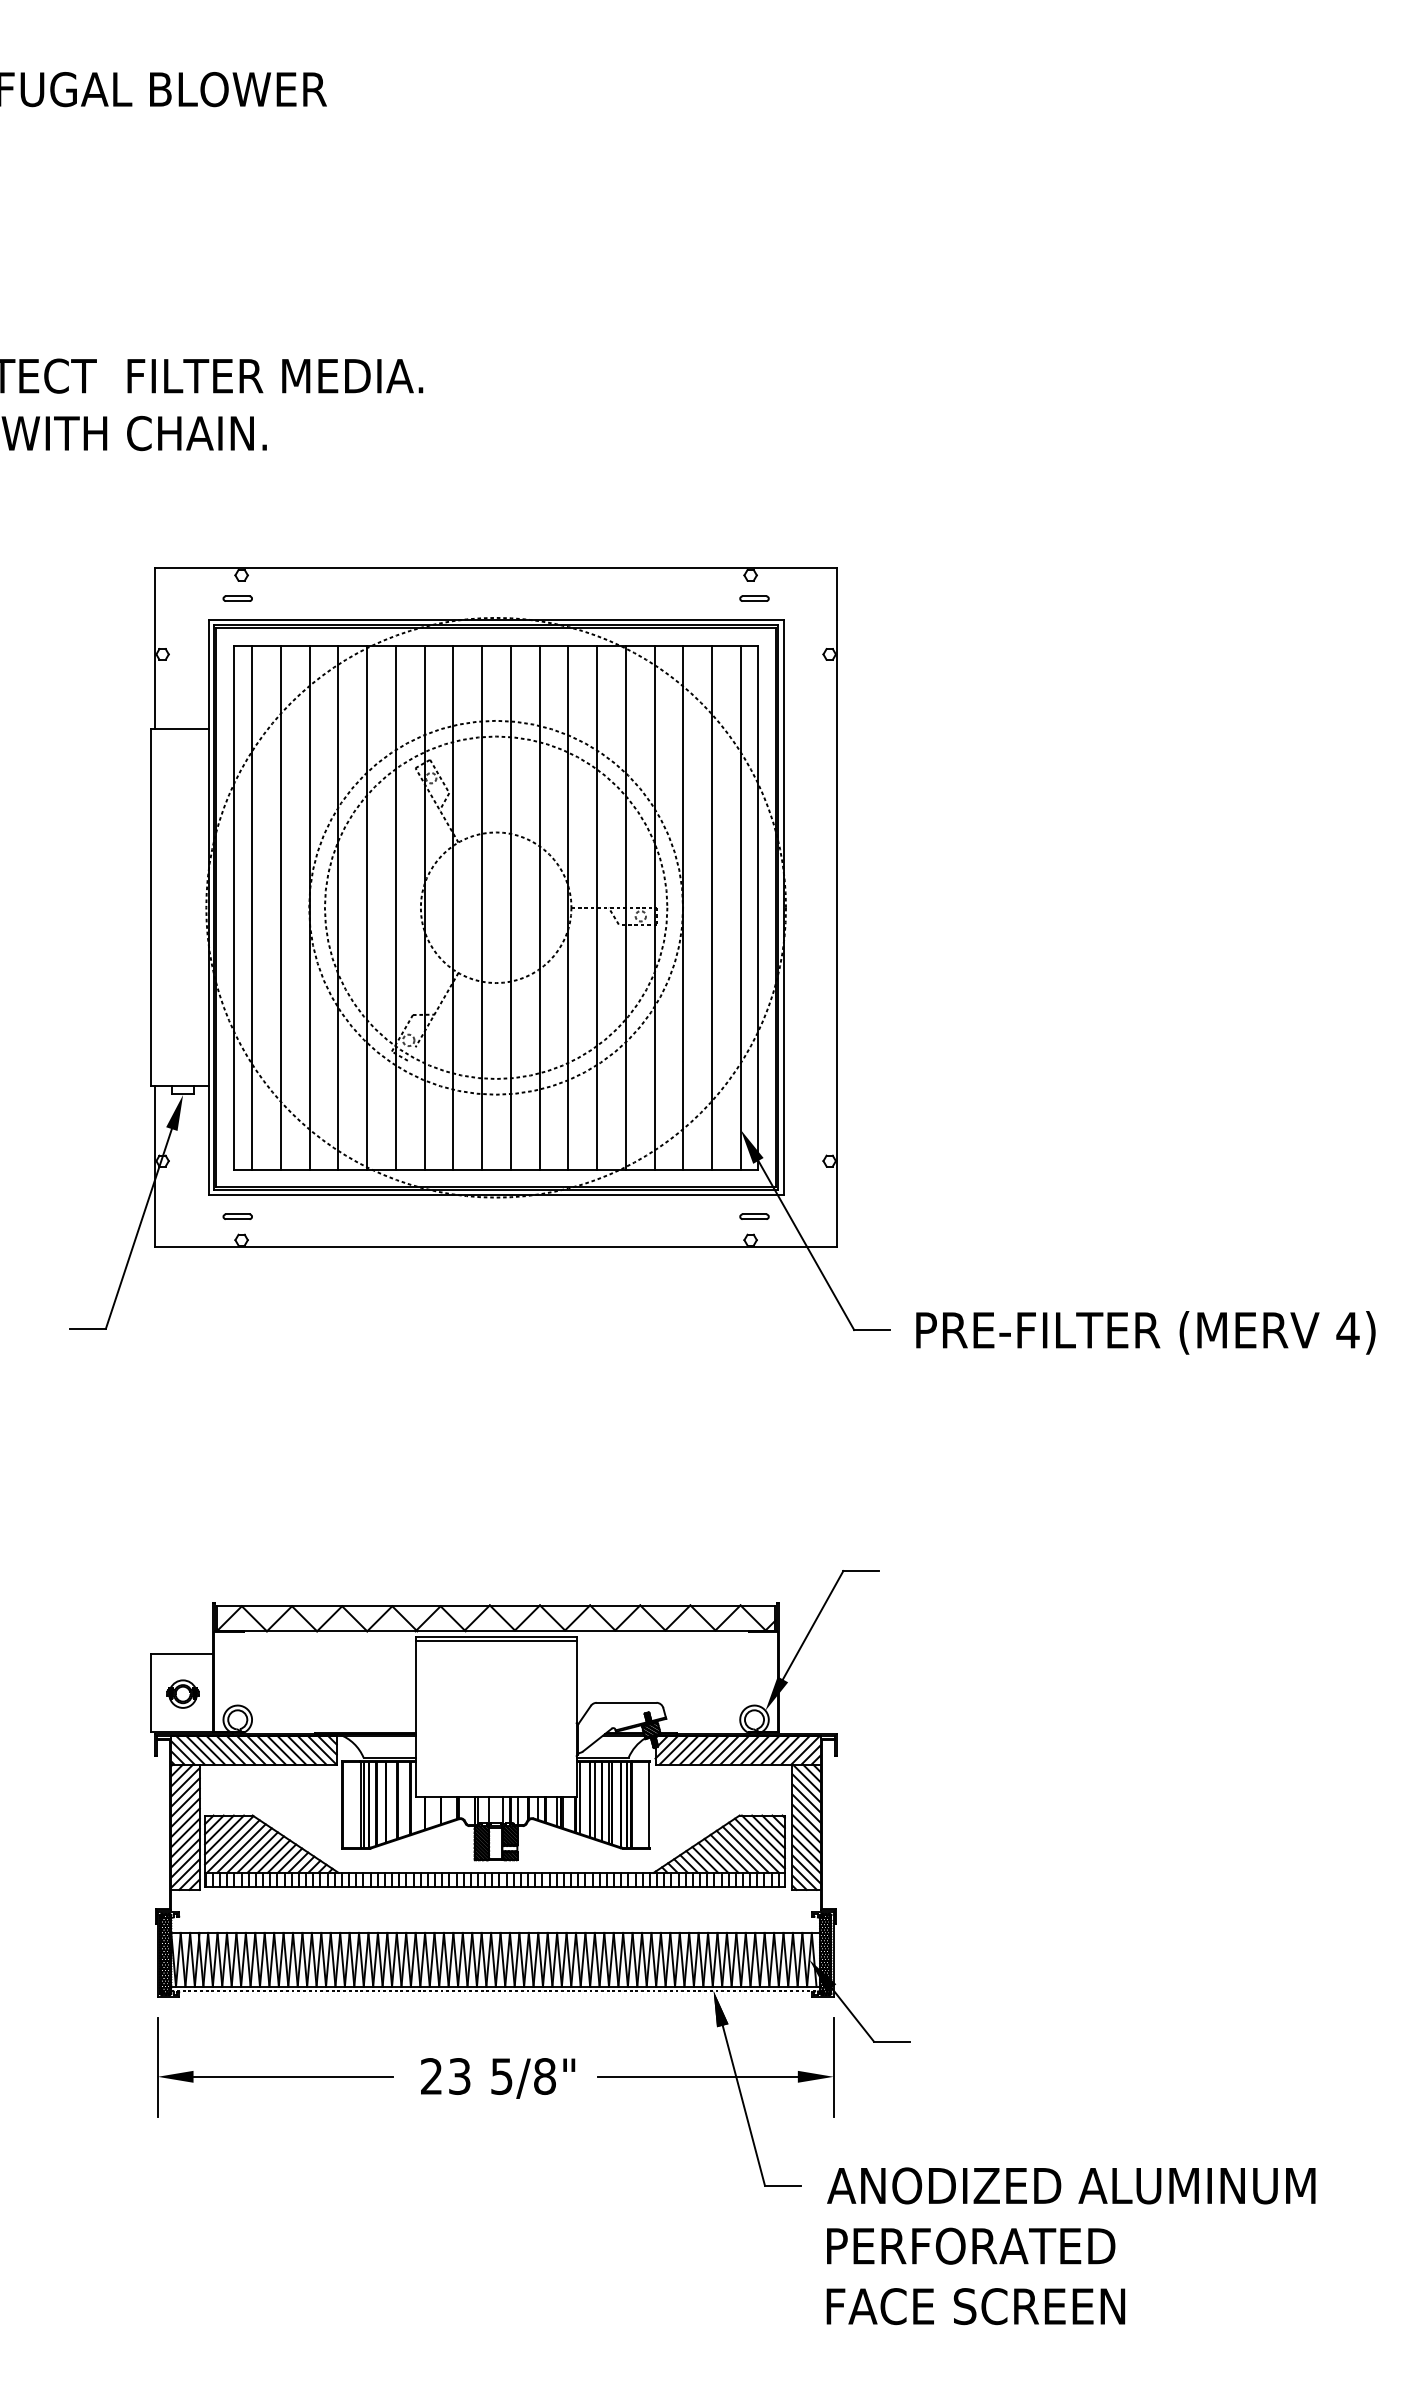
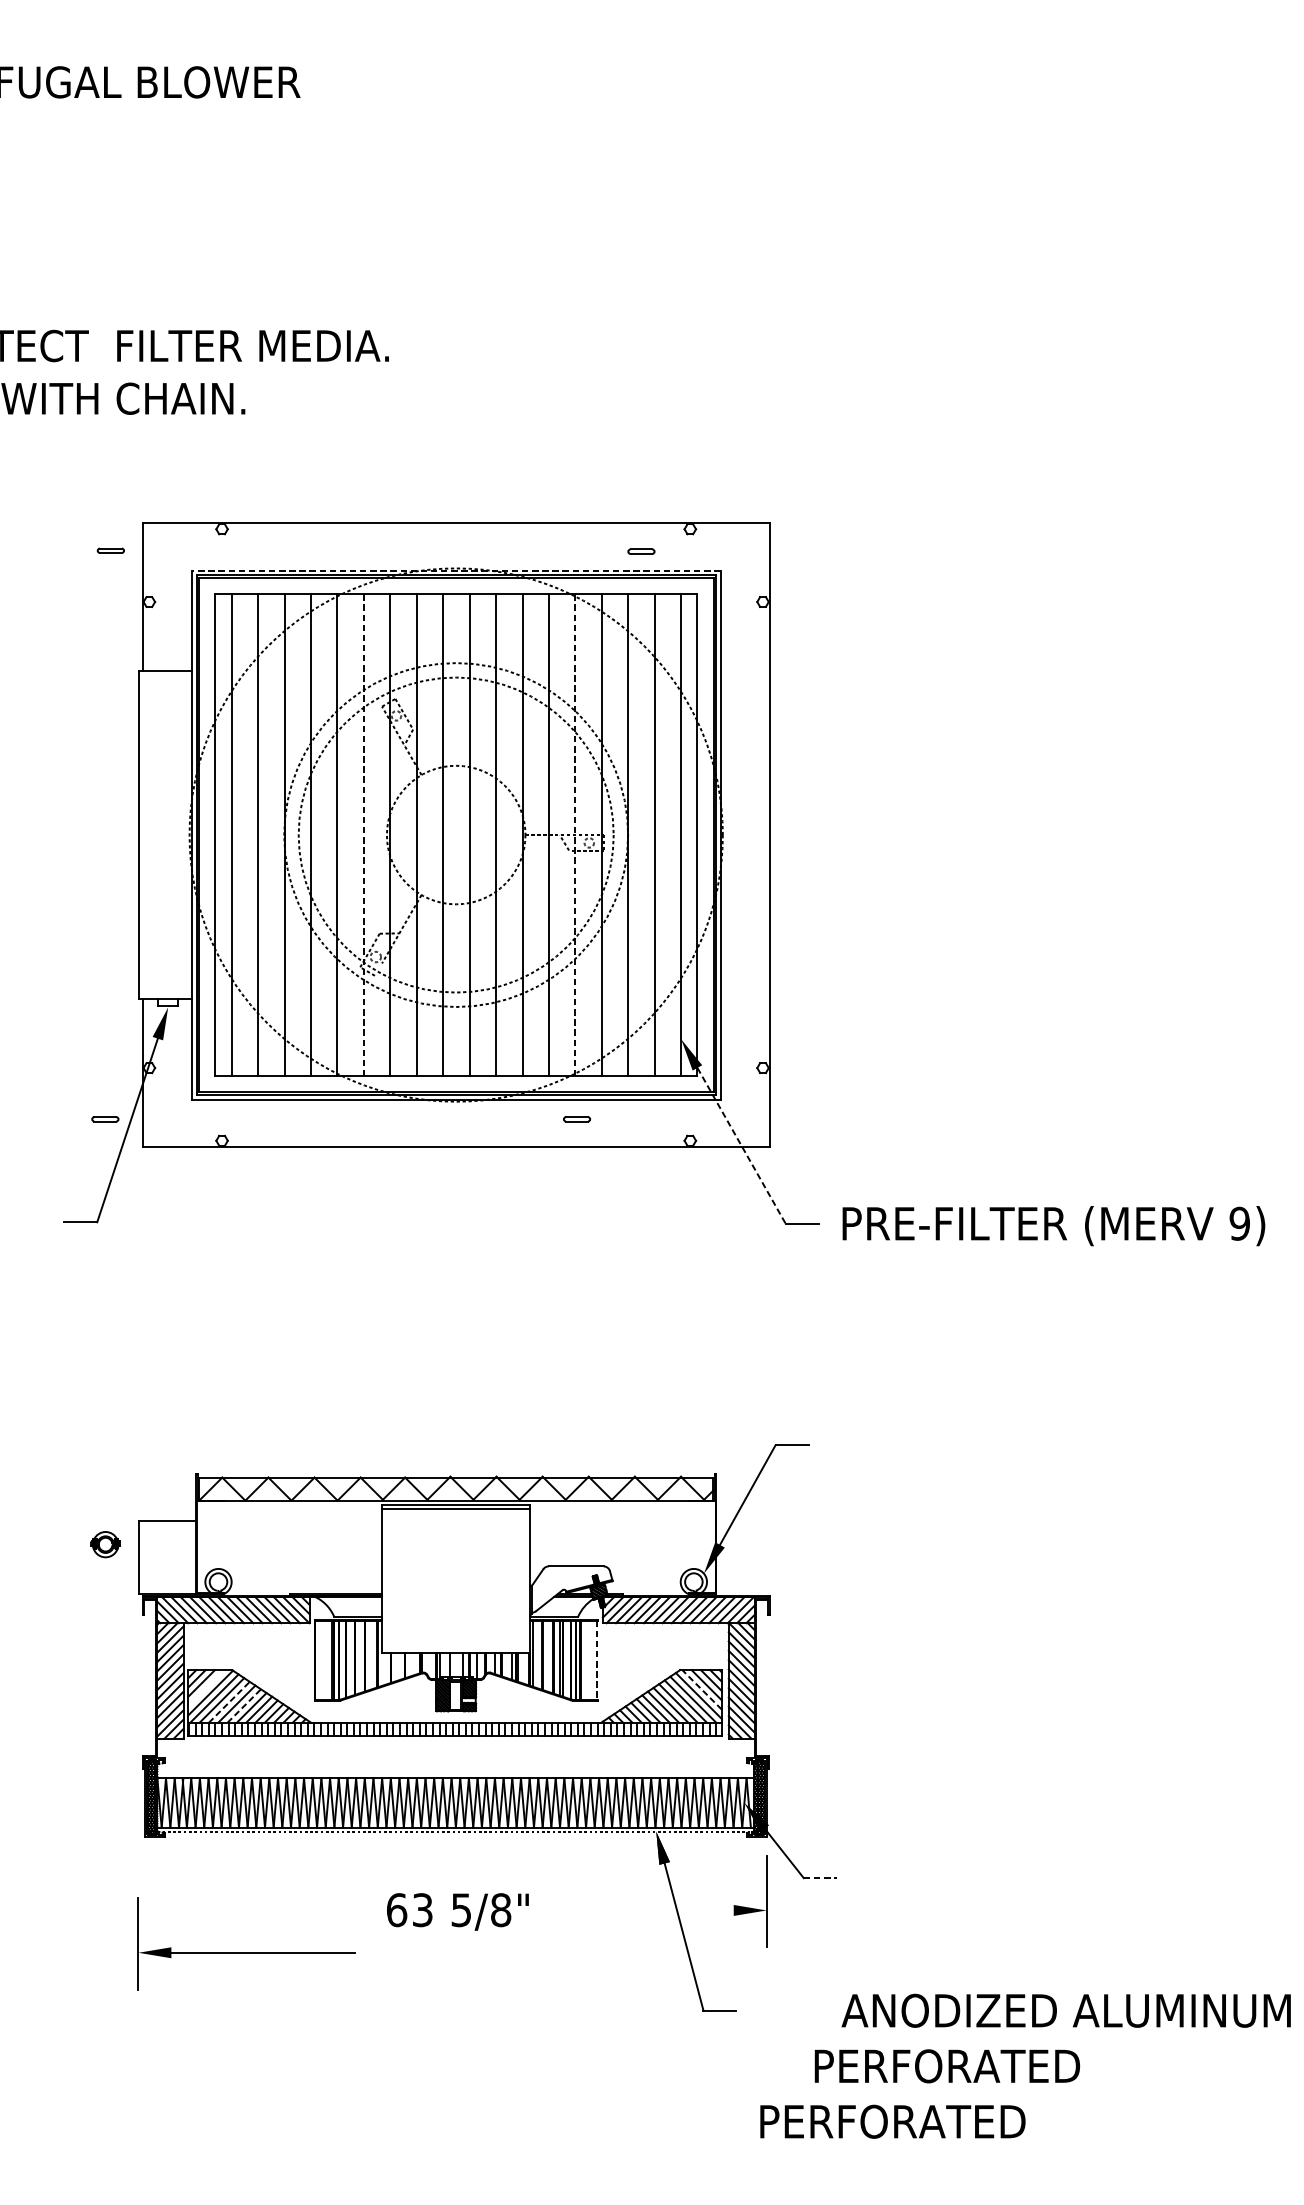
part: (237, 598) -> (110, 550), moved
part: (754, 598) -> (641, 551), moved
line: (495, 620) -> (455, 570), solid -> dashed
line: (395, 907) -> (363, 834), solid -> dashed
line: (625, 907) -> (575, 834), solid -> dashed
part: (237, 1216) -> (105, 1119), moved
part: (754, 1216) -> (577, 1119), moved
line: (806, 1245) -> (741, 1145), solid -> dashed
text: (1347, 1329) -> (1239, 1223), 4) -> 9)
part: (182, 1693) -> (105, 1544), moved
line: (594, 1799) -> (546, 1655), removed
line: (649, 1804) -> (597, 1659), solid -> dashed
line: (224, 1834) -> (206, 1687), removed
line: (763, 1836) -> (702, 1689), solid -> dashed
line: (249, 1850) -> (229, 1702), solid -> dashed
line: (265, 1854) -> (244, 1705), solid -> dashed
line: (891, 2041) -> (819, 1877), solid -> dashed
part: (275, 2076) -> (246, 1952), moved
text: (431, 2076) -> (396, 1910), 23 -> 63
line: (697, 2076) -> (641, 1910), removed
text: (1071, 2185) -> (1066, 2010), moved
text: (971, 2245) -> (947, 2065), moved
text: (978, 2306) -> (899, 2121), FACE SCREEN -> PERFORATED

